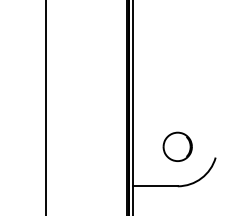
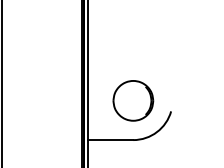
part: (177, 146) -> (132, 100), size x1.4

